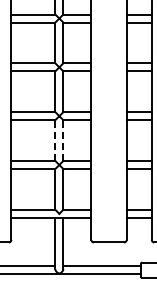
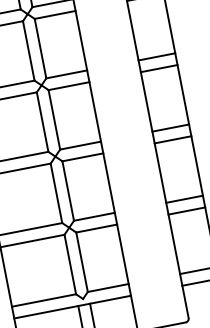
line: (55, 140) -> (56, 193), dashed -> solid
line: (63, 140) -> (68, 190), dashed -> solid

